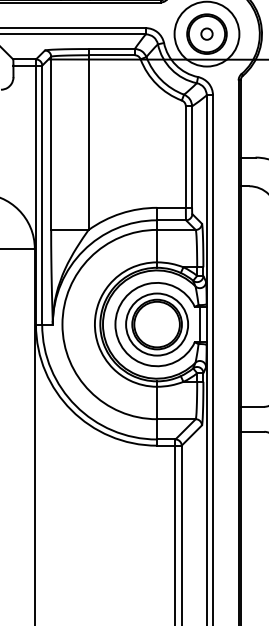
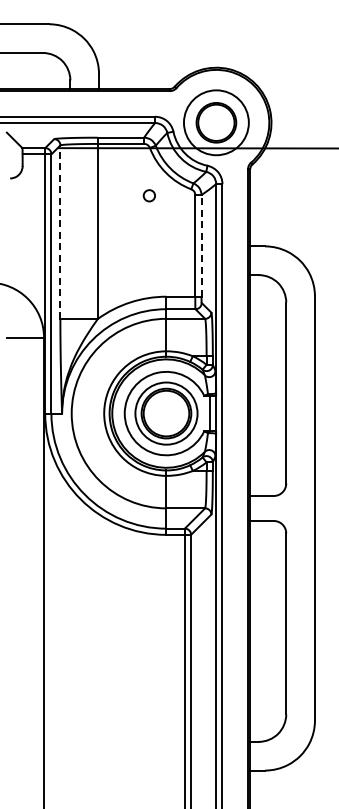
circle: (206, 33) -> (148, 195), moved
line: (51, 143) -> (60, 232), solid -> dashed
line: (192, 156) -> (201, 245), solid -> dashed

